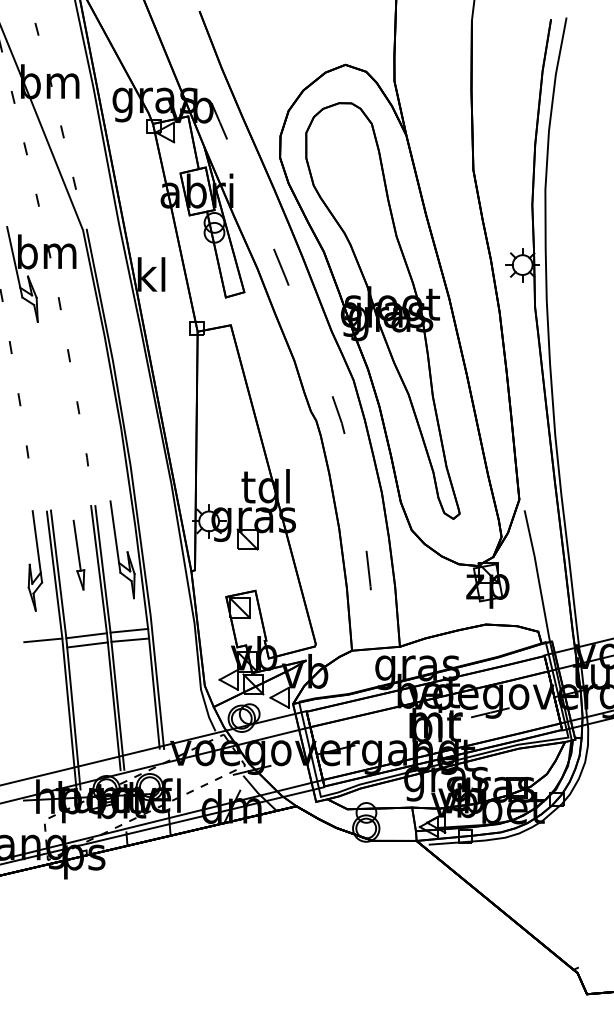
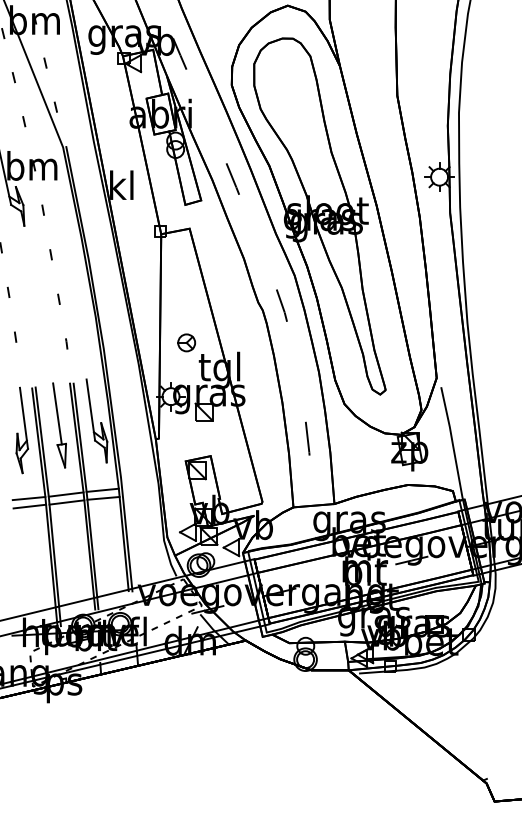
part: (227, 458) -> (186, 342), added
part: (78, 555) -> (59, 425), size x1.43
line: (44, 649) -> (30, 506), added

